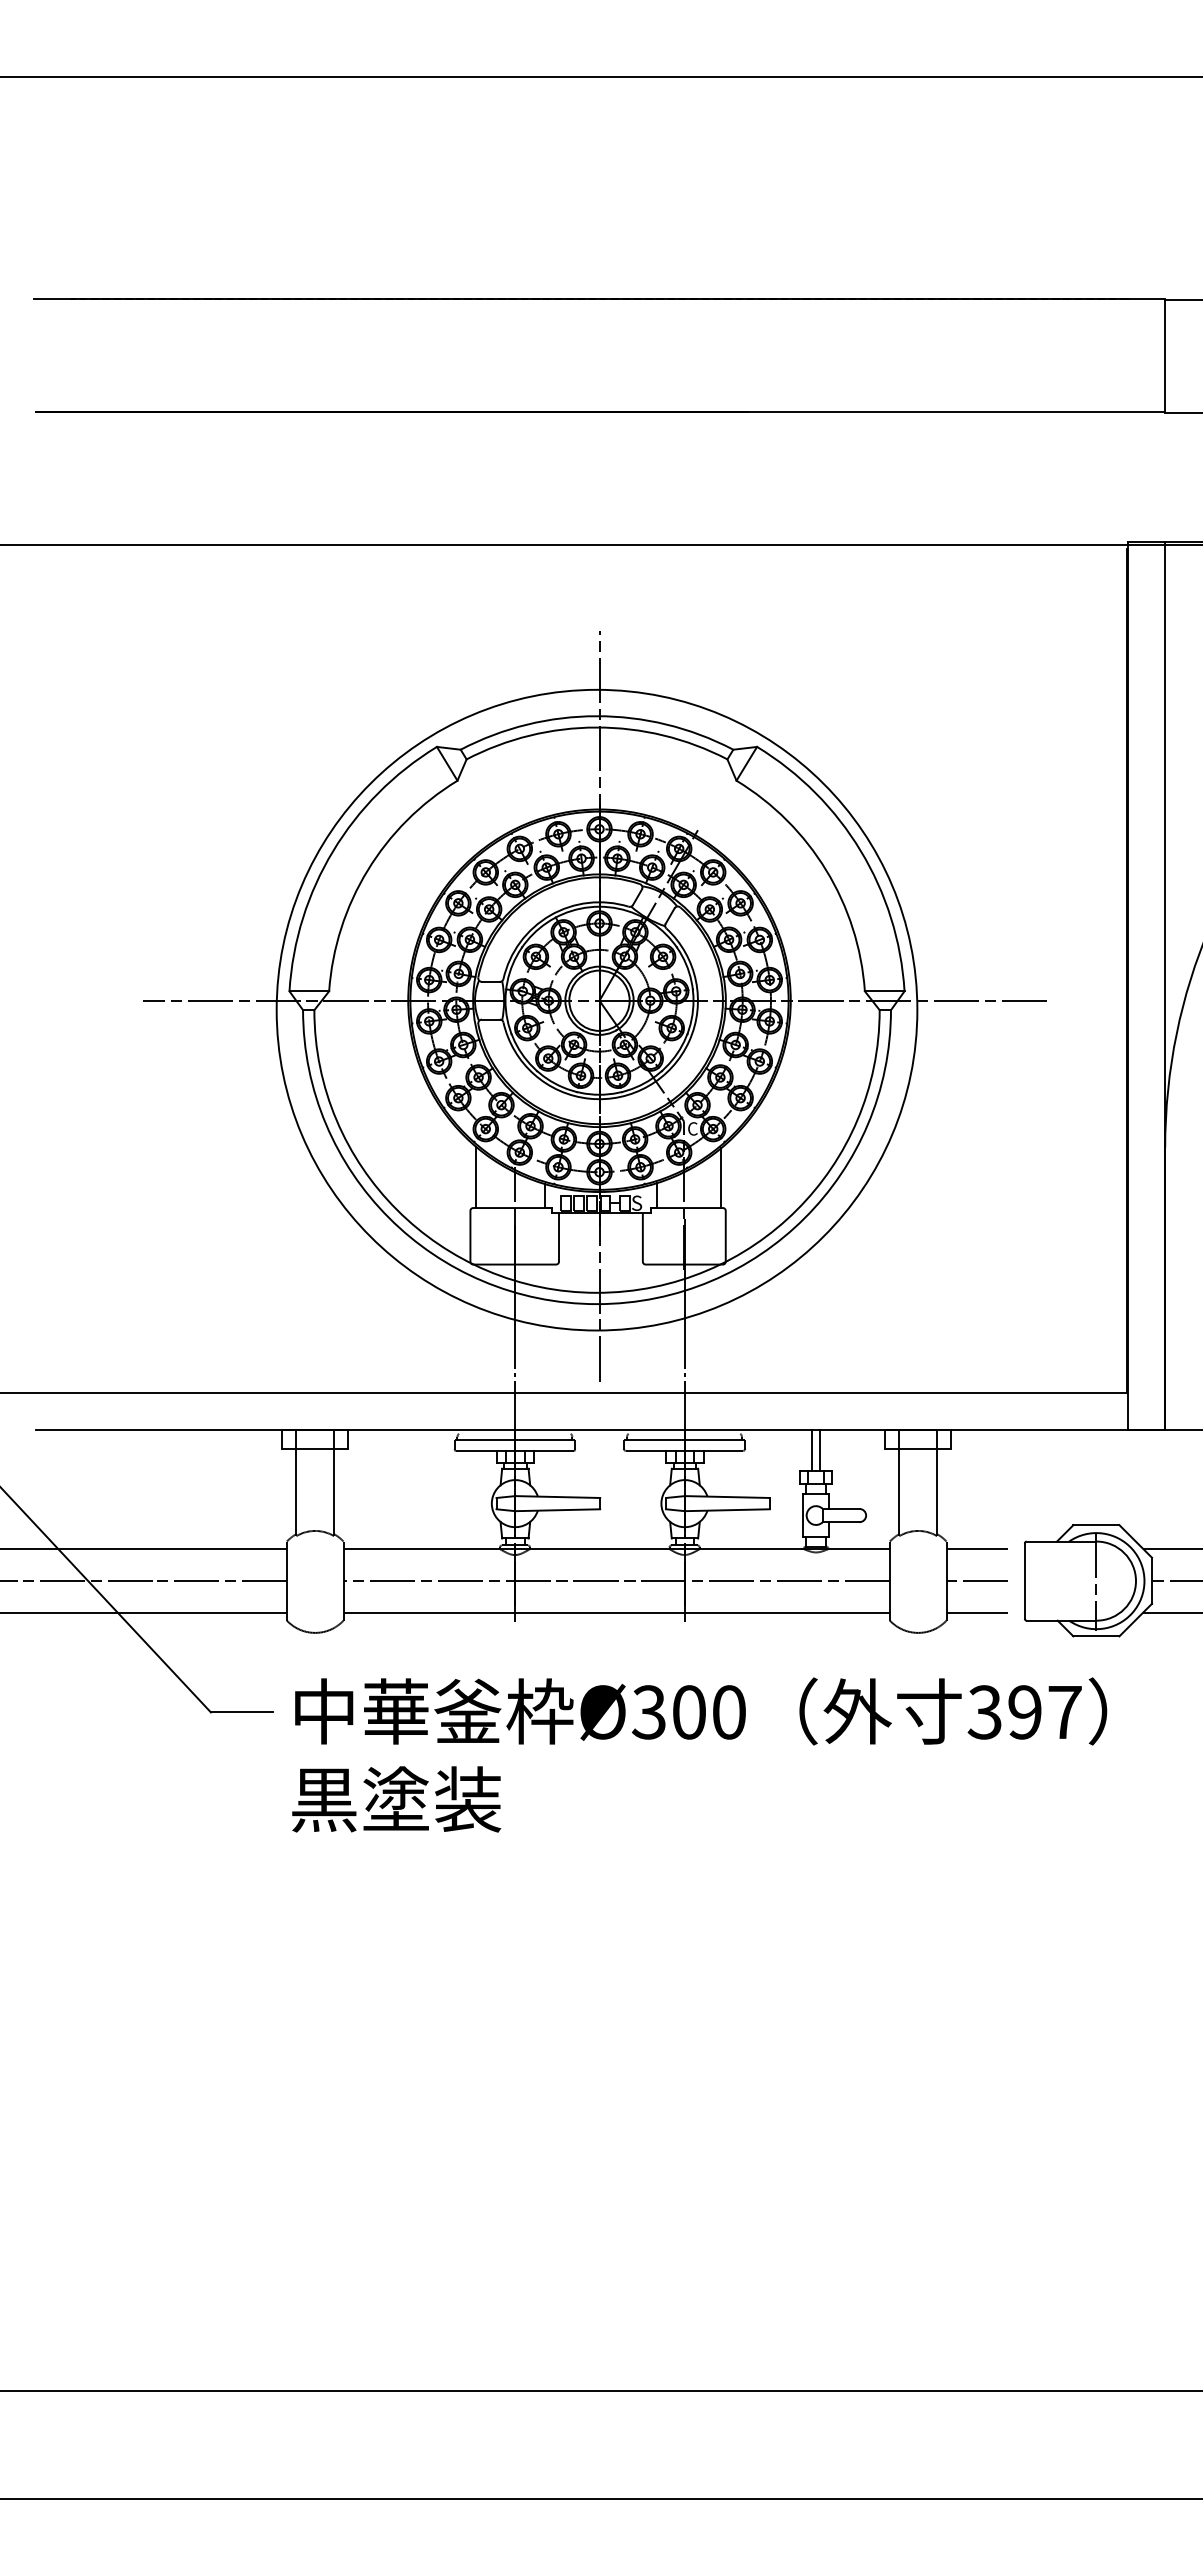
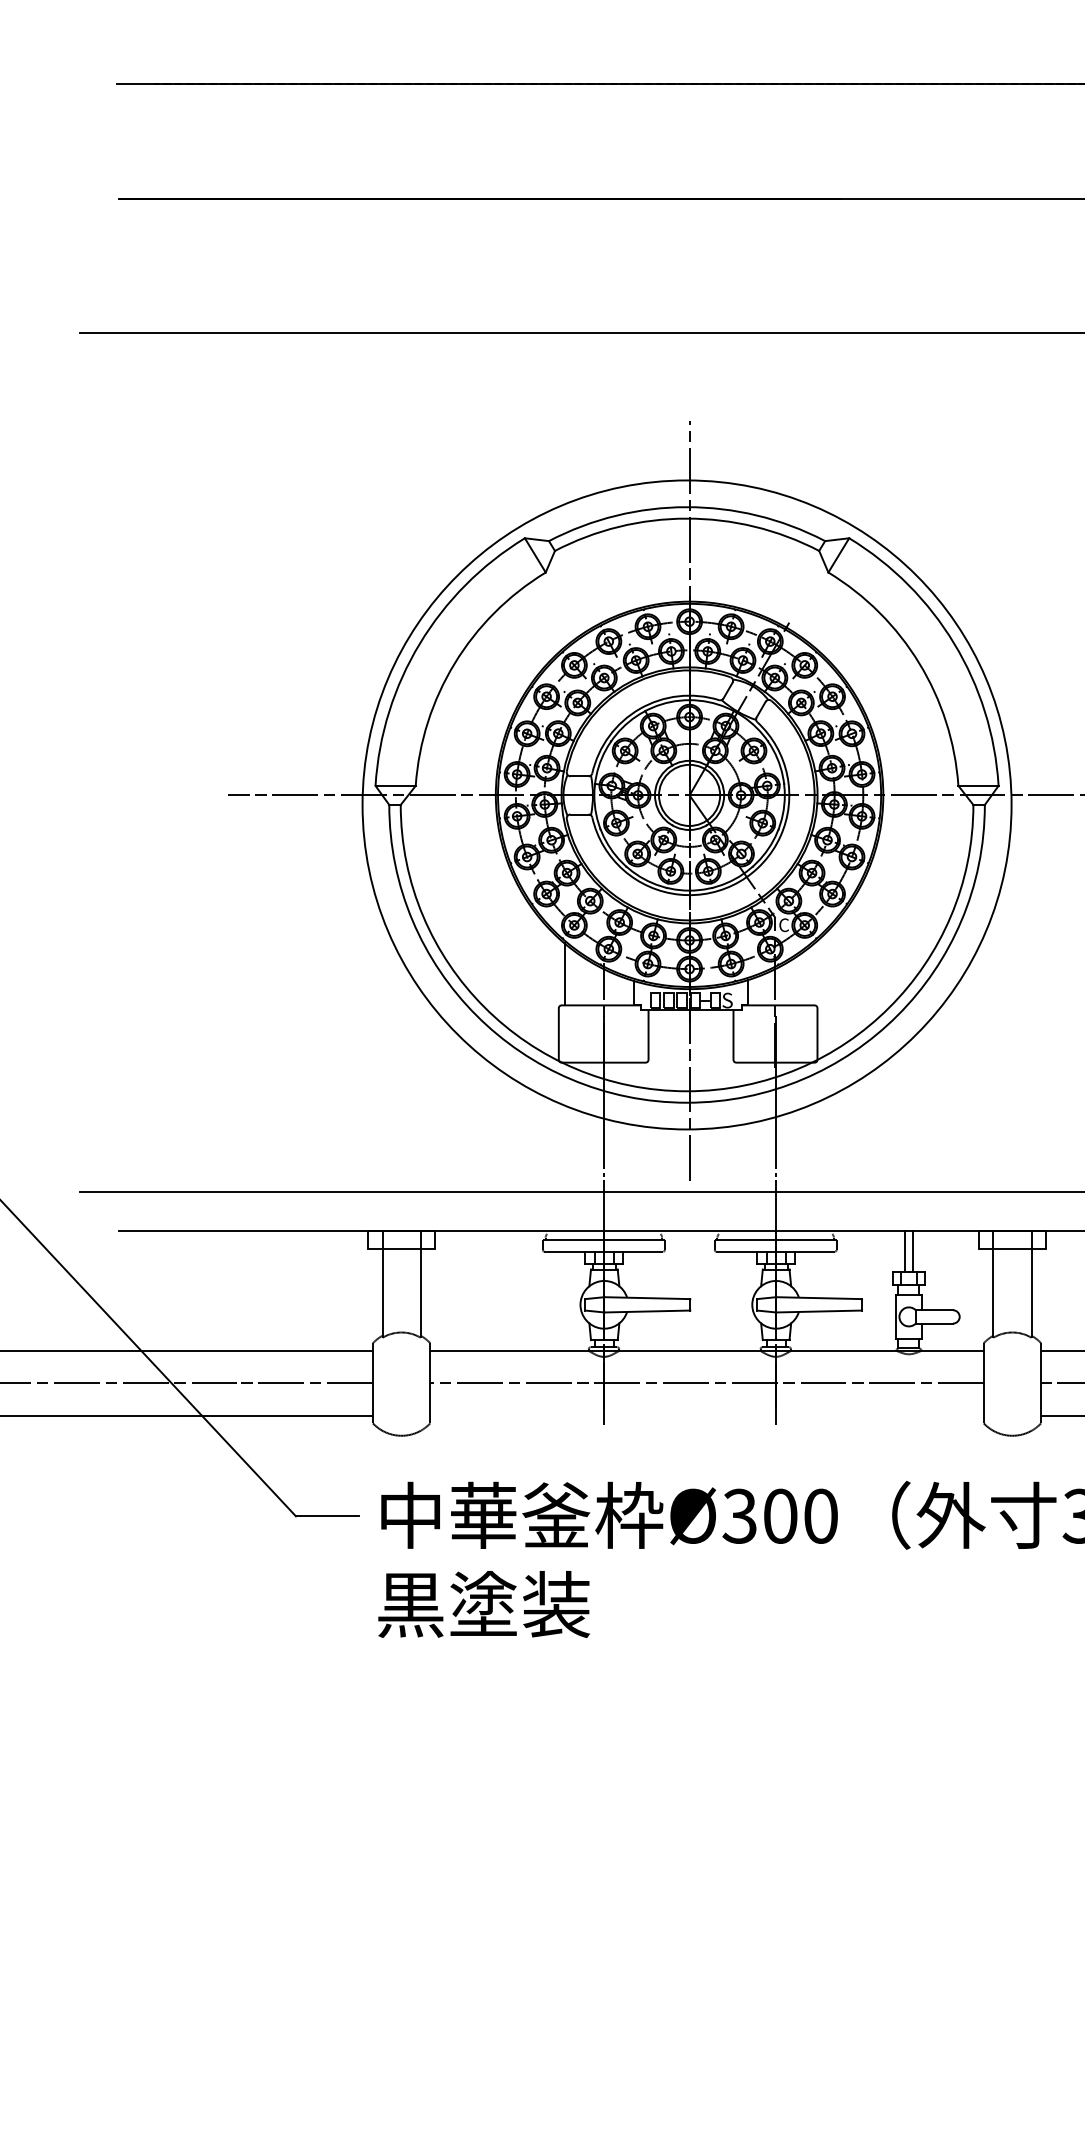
line: (721, 1178) -> (813, 975), removed
line: (616, 1613) -> (706, 1416), removed

